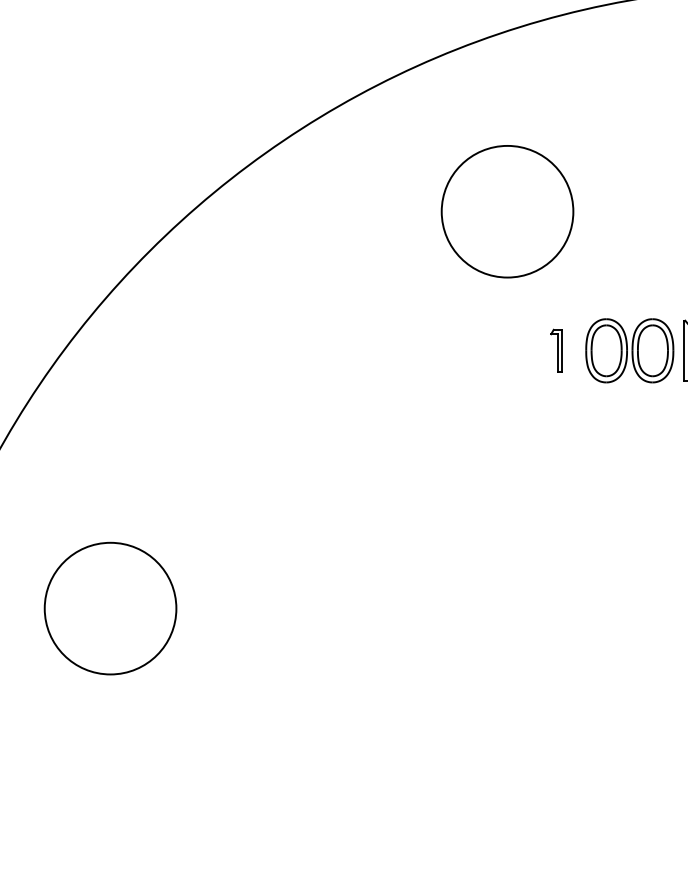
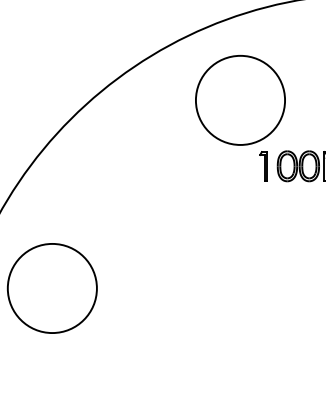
circle: (507, 209) -> (240, 99), size x1.43
part: (556, 351) -> (263, 166), size x1.43
circle: (108, 608) -> (51, 288), size x1.43

